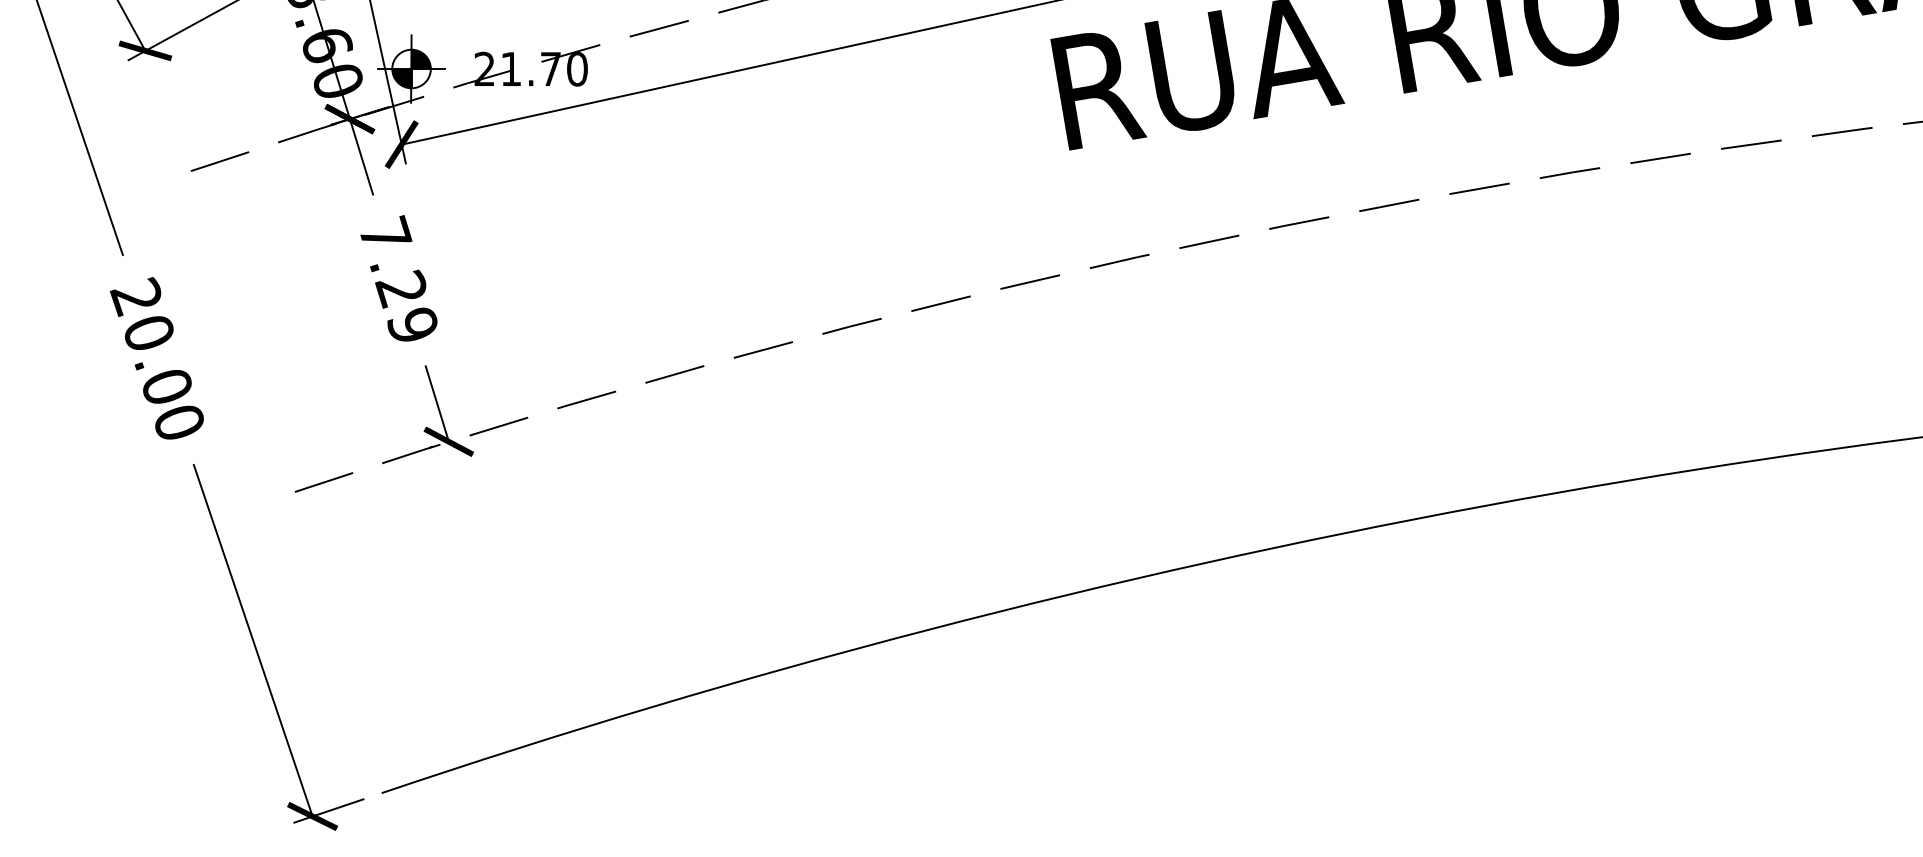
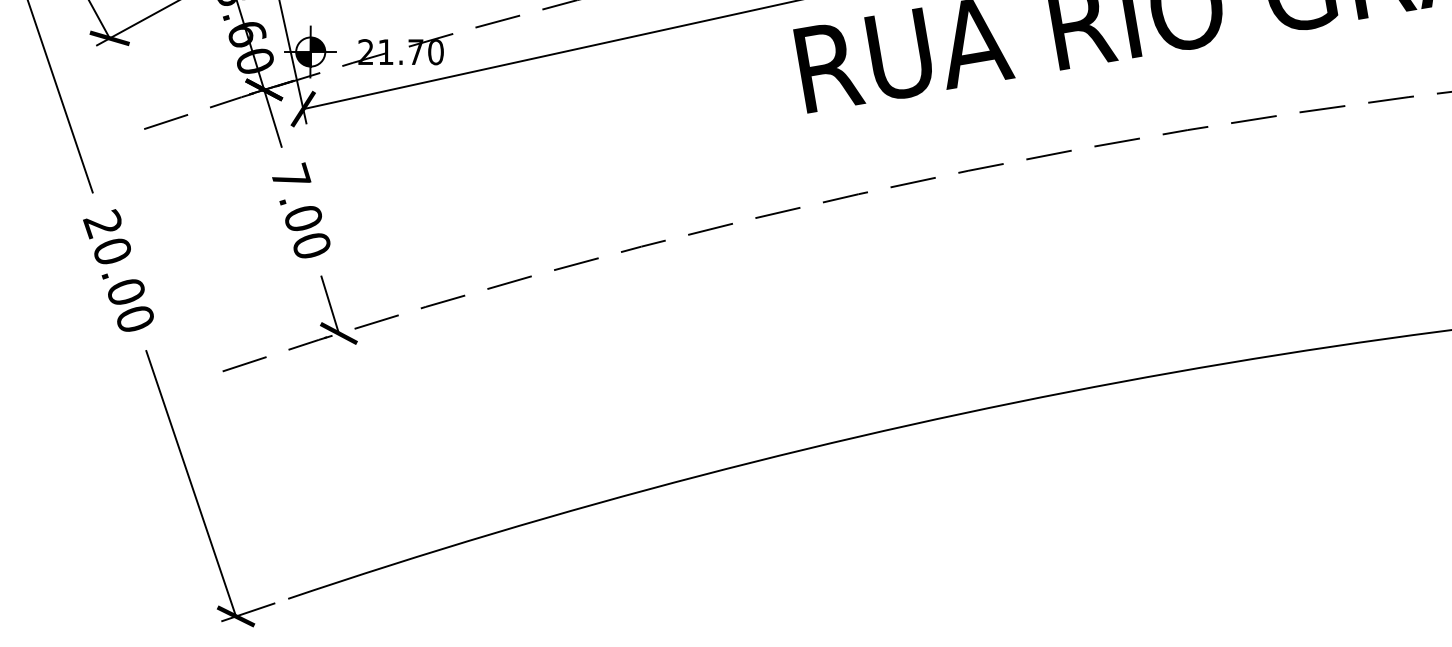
text: (405, 305) -> (306, 230), 7.29 -> 7.00

